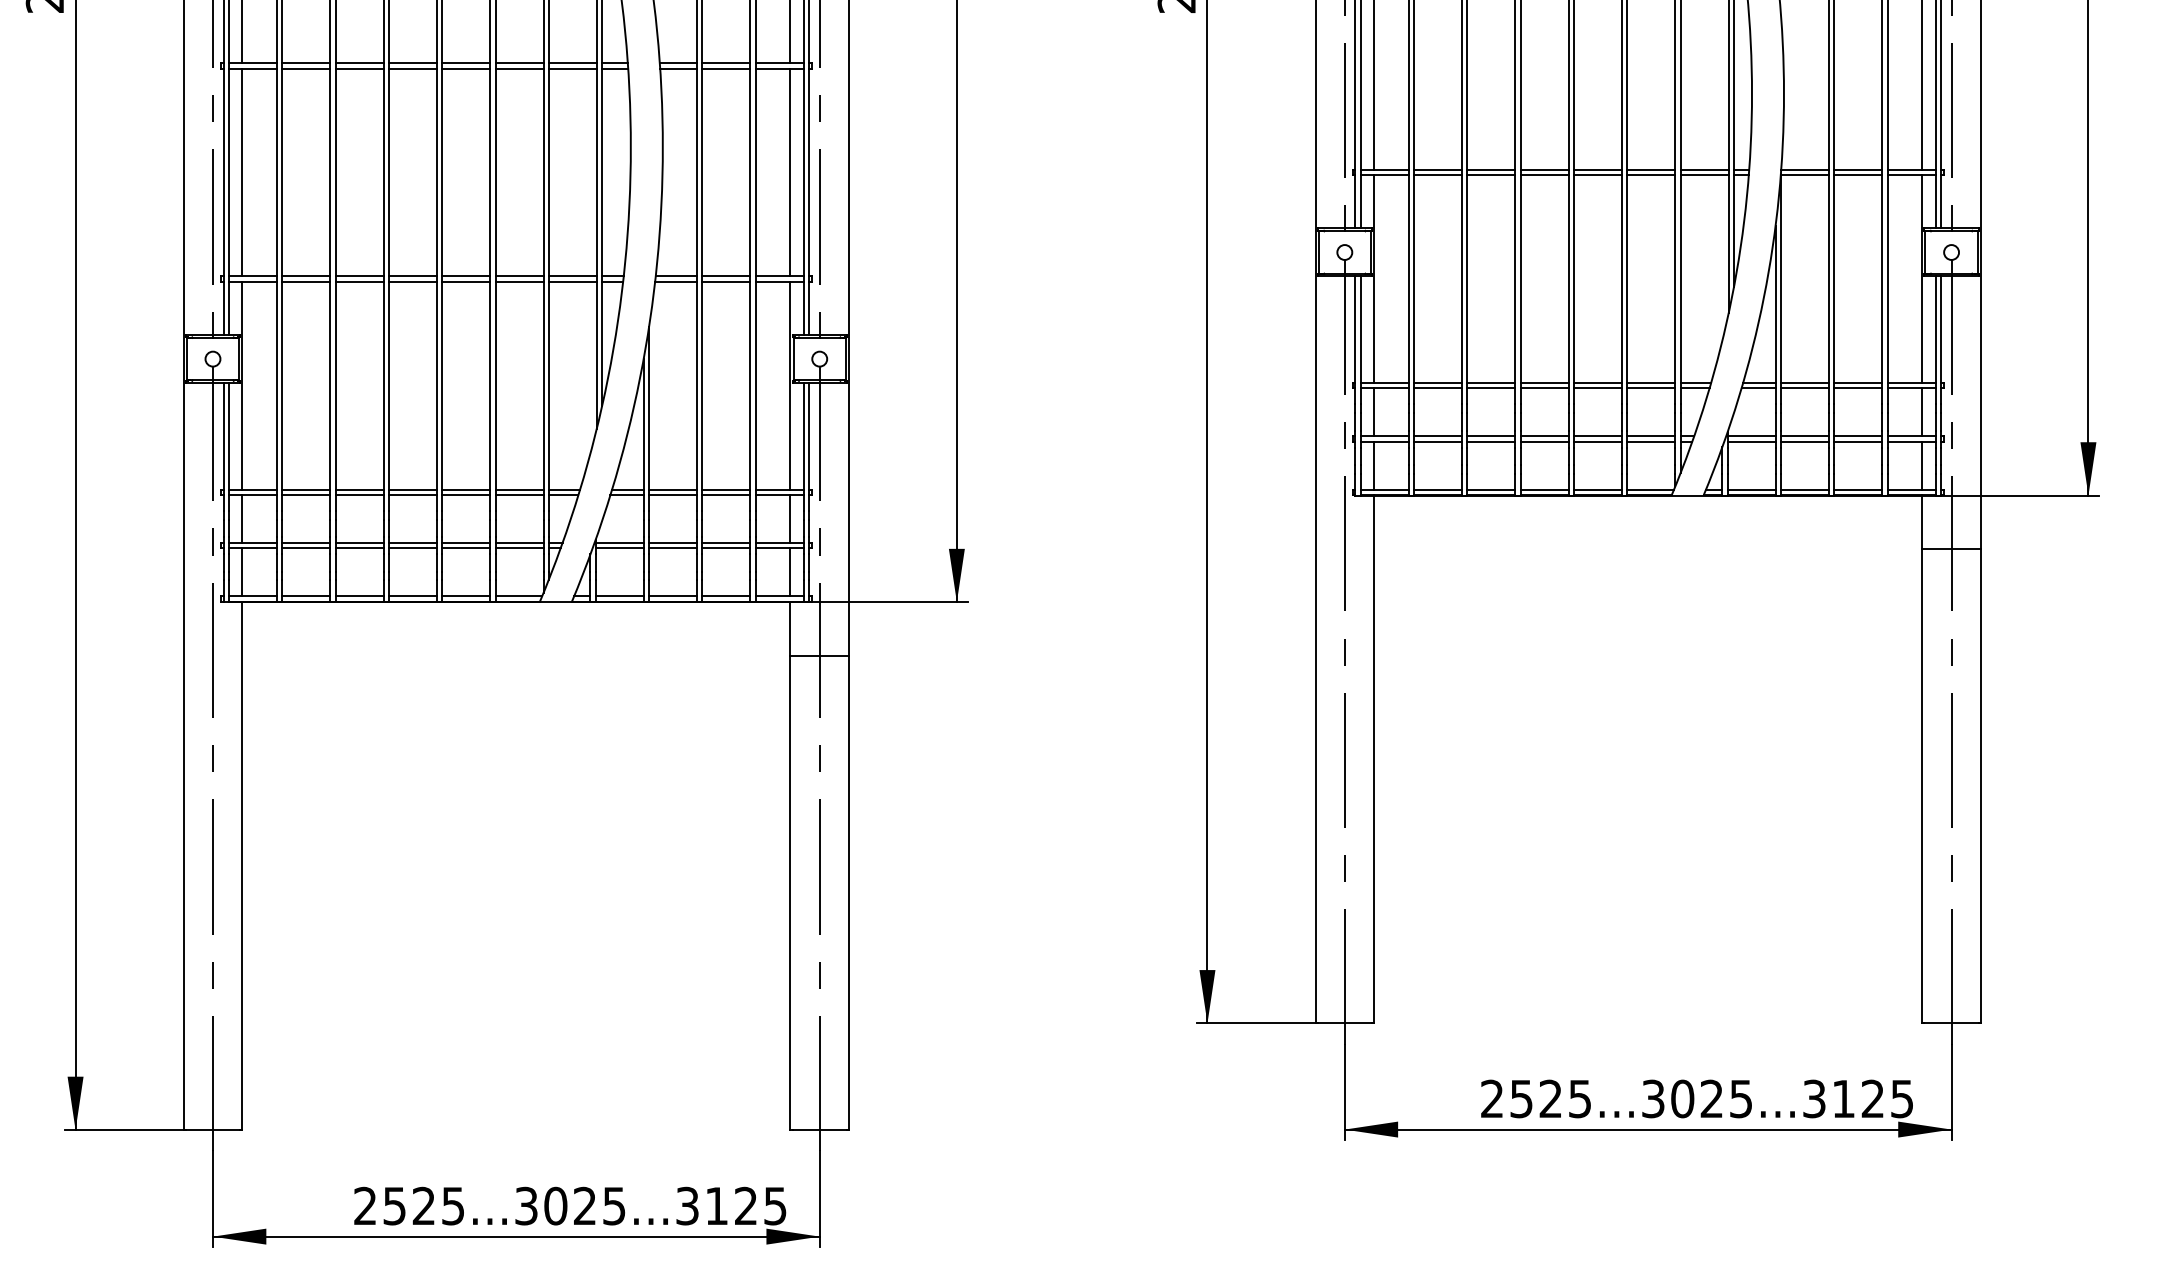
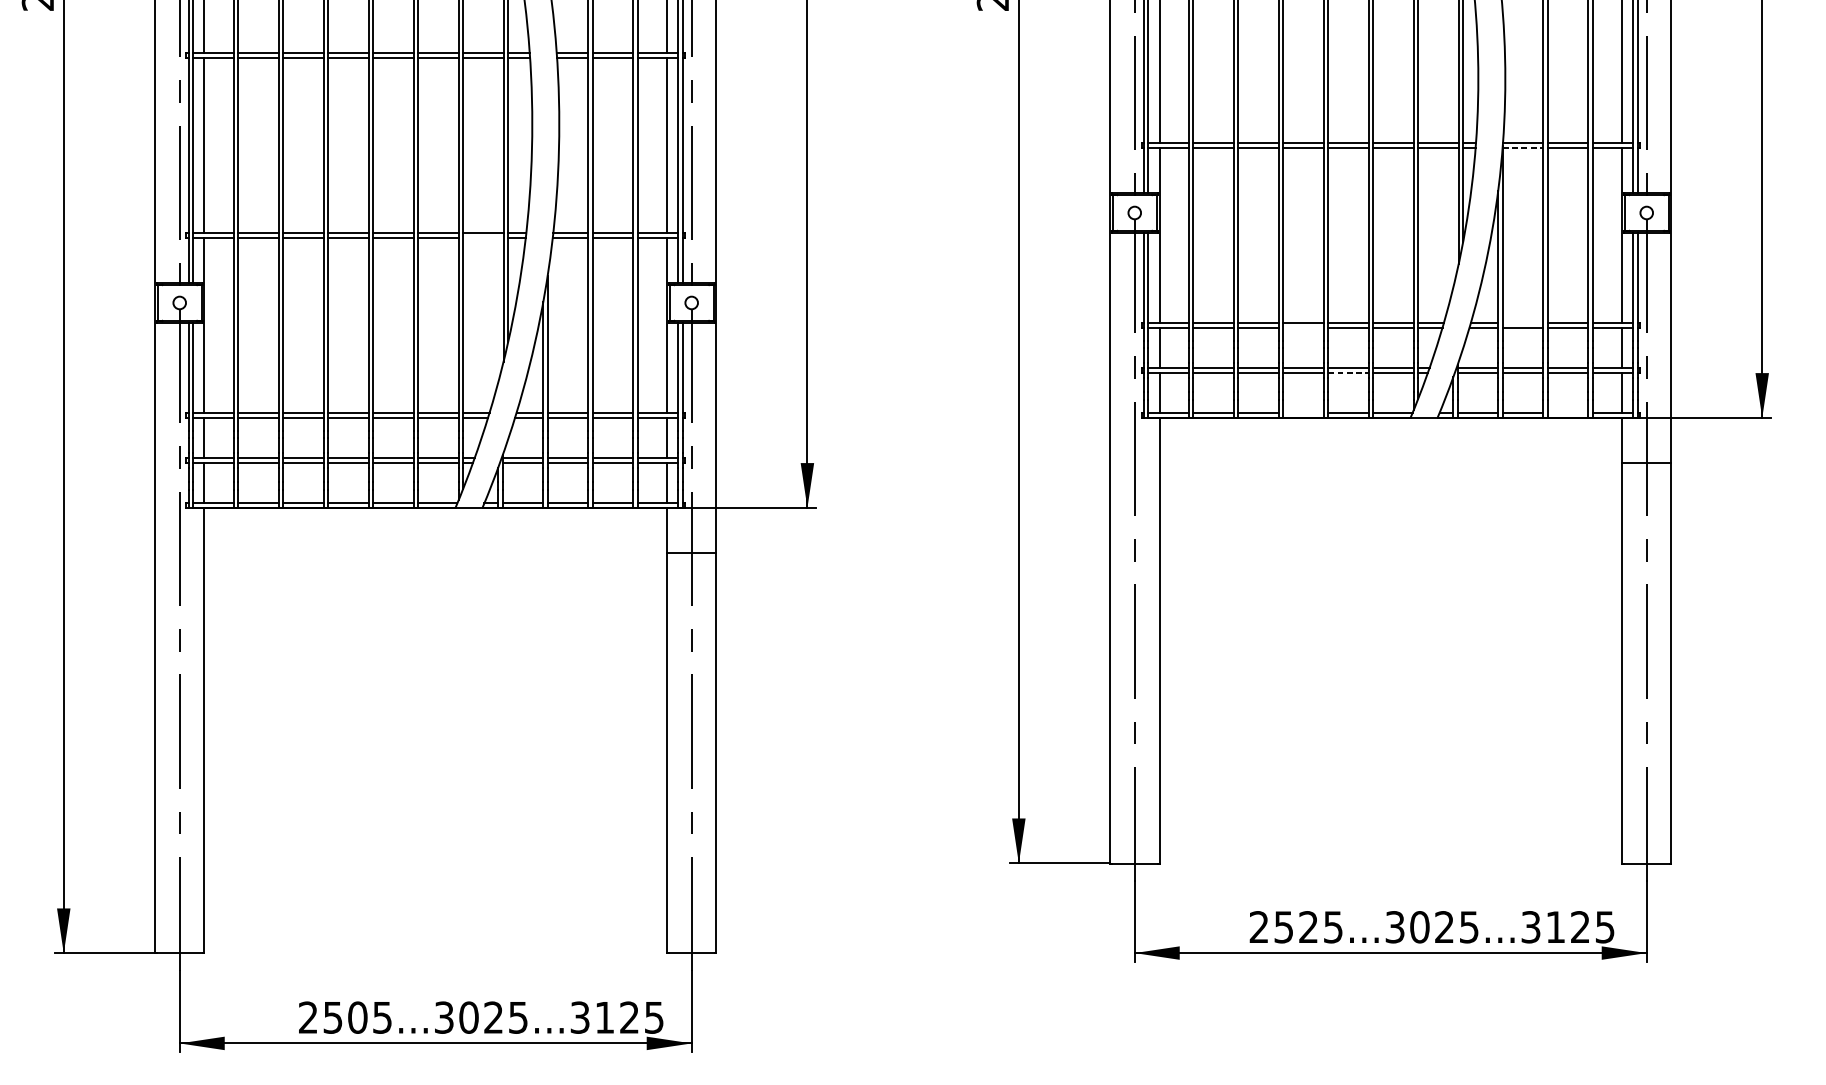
line: (1804, 175) -> (1522, 148), solid -> dashed
line: (572, 281) -> (483, 237), removed
line: (1804, 383) -> (1522, 323), removed
line: (1544, 388) -> (1303, 327), removed
line: (1598, 441) -> (1348, 372), solid -> dashed
line: (1544, 489) -> (1303, 412), removed
line: (1858, 489) -> (1568, 412), removed
text: (423, 1205) -> (357, 1017), 2525...3025...3125 -> 2505...3025...3125

